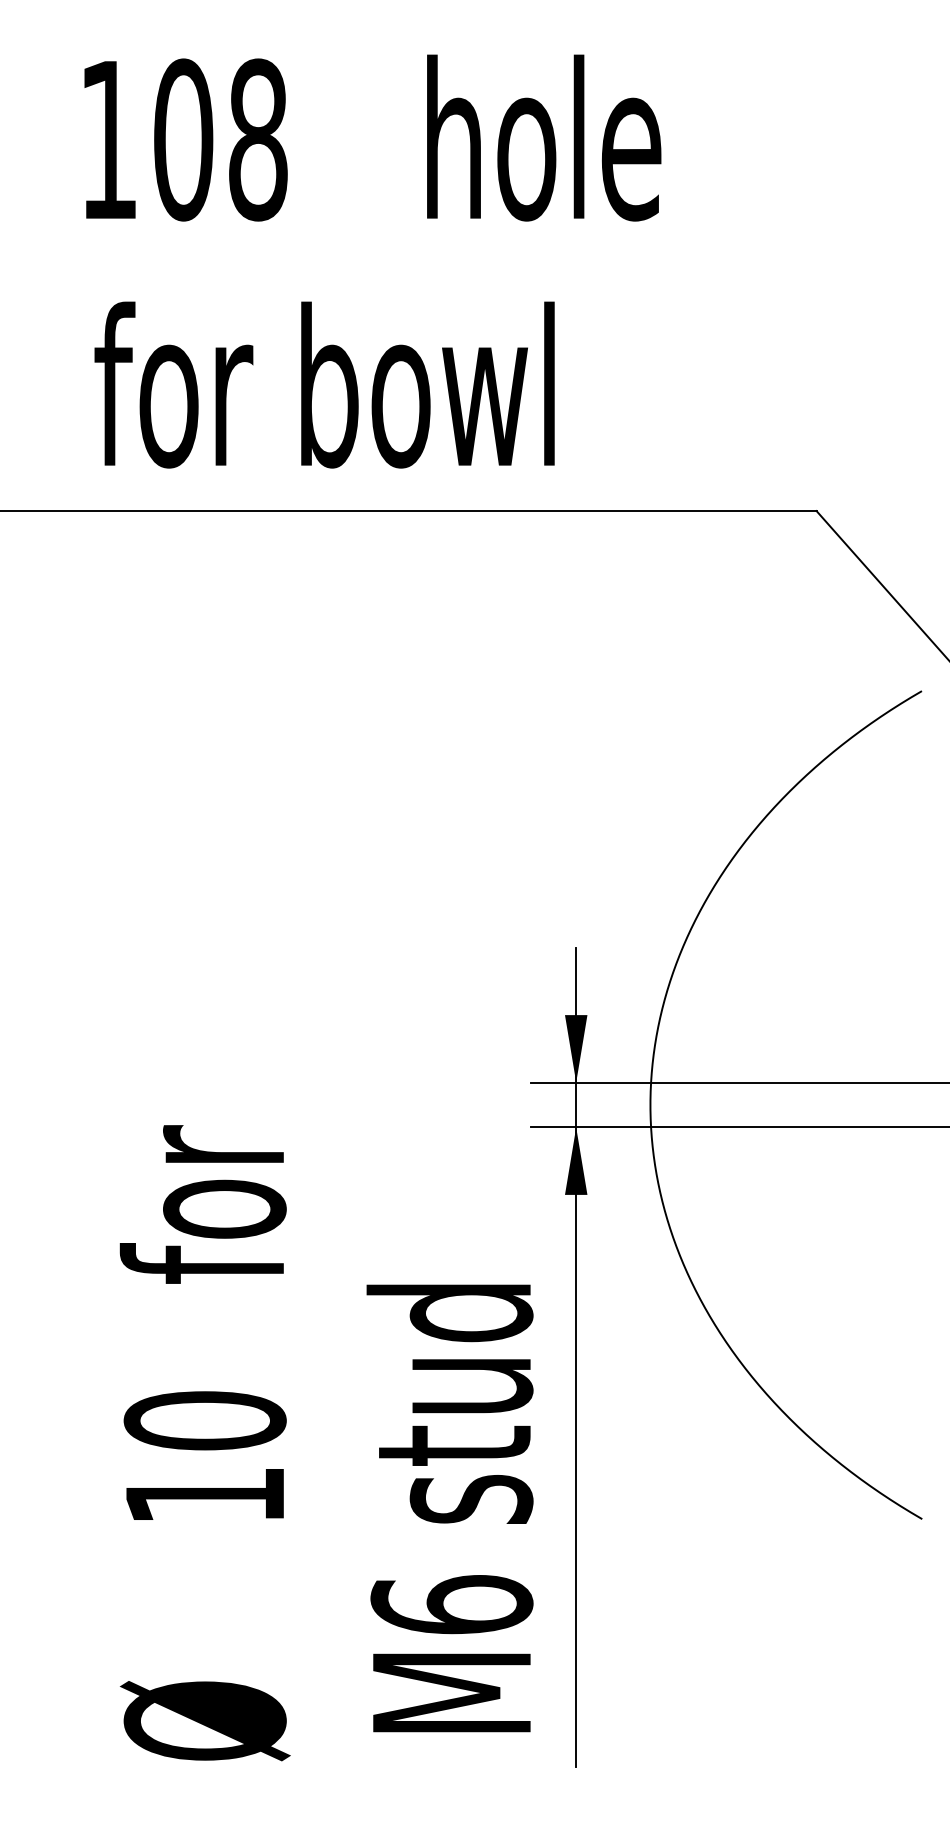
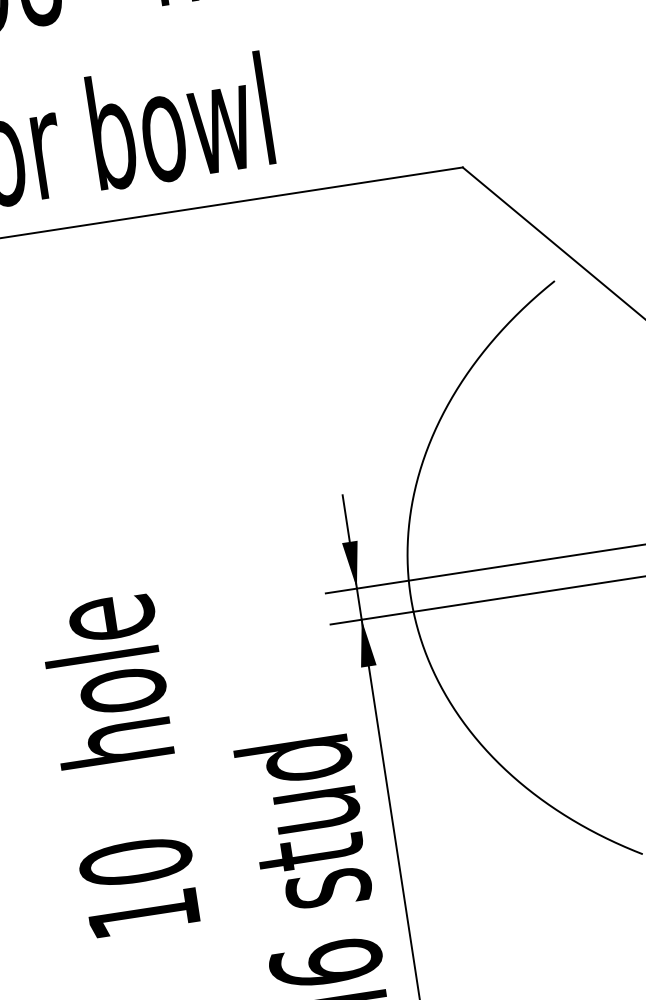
text: (202, 1162) -> (106, 683), for -> hole

